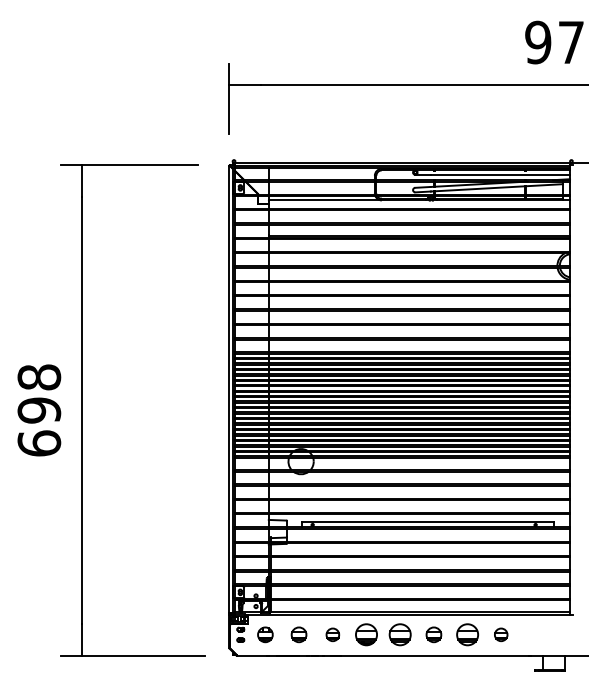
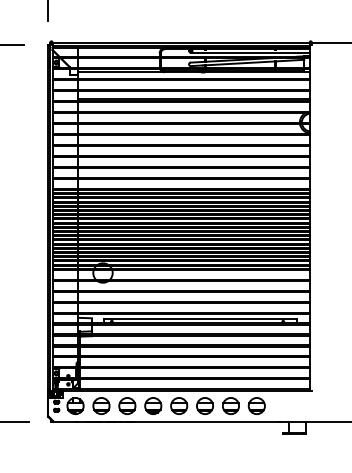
part: (265, 634) -> (75, 405), size x1.43
part: (298, 634) -> (101, 405), size x1.43
part: (332, 634) -> (127, 405), size x1.67
part: (433, 634) -> (204, 405), size x1.43
part: (500, 634) -> (256, 405), size x1.67

